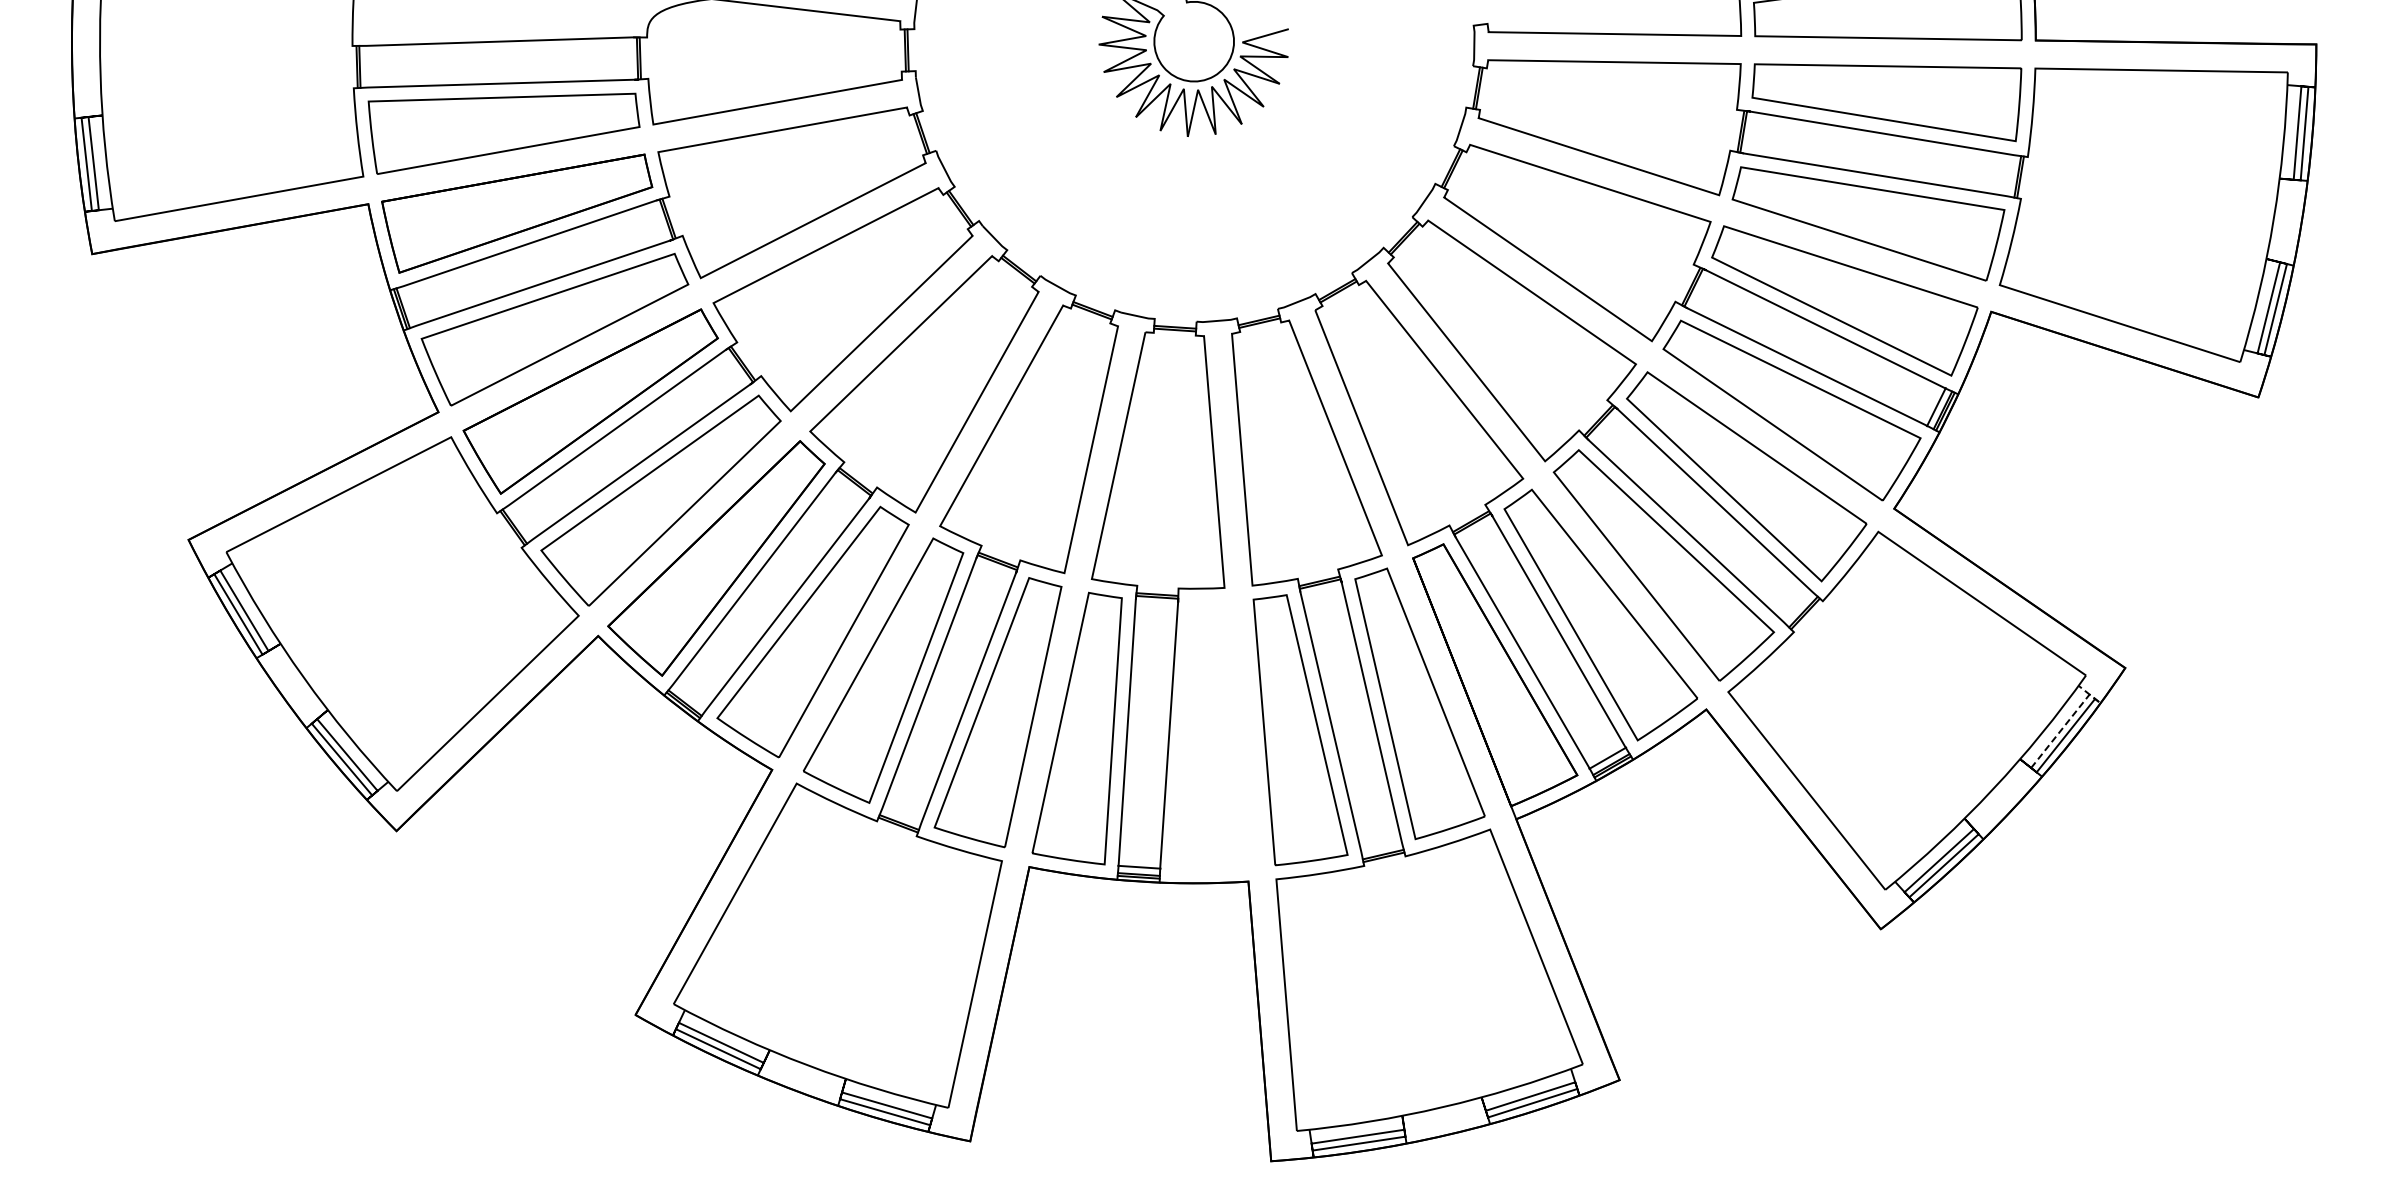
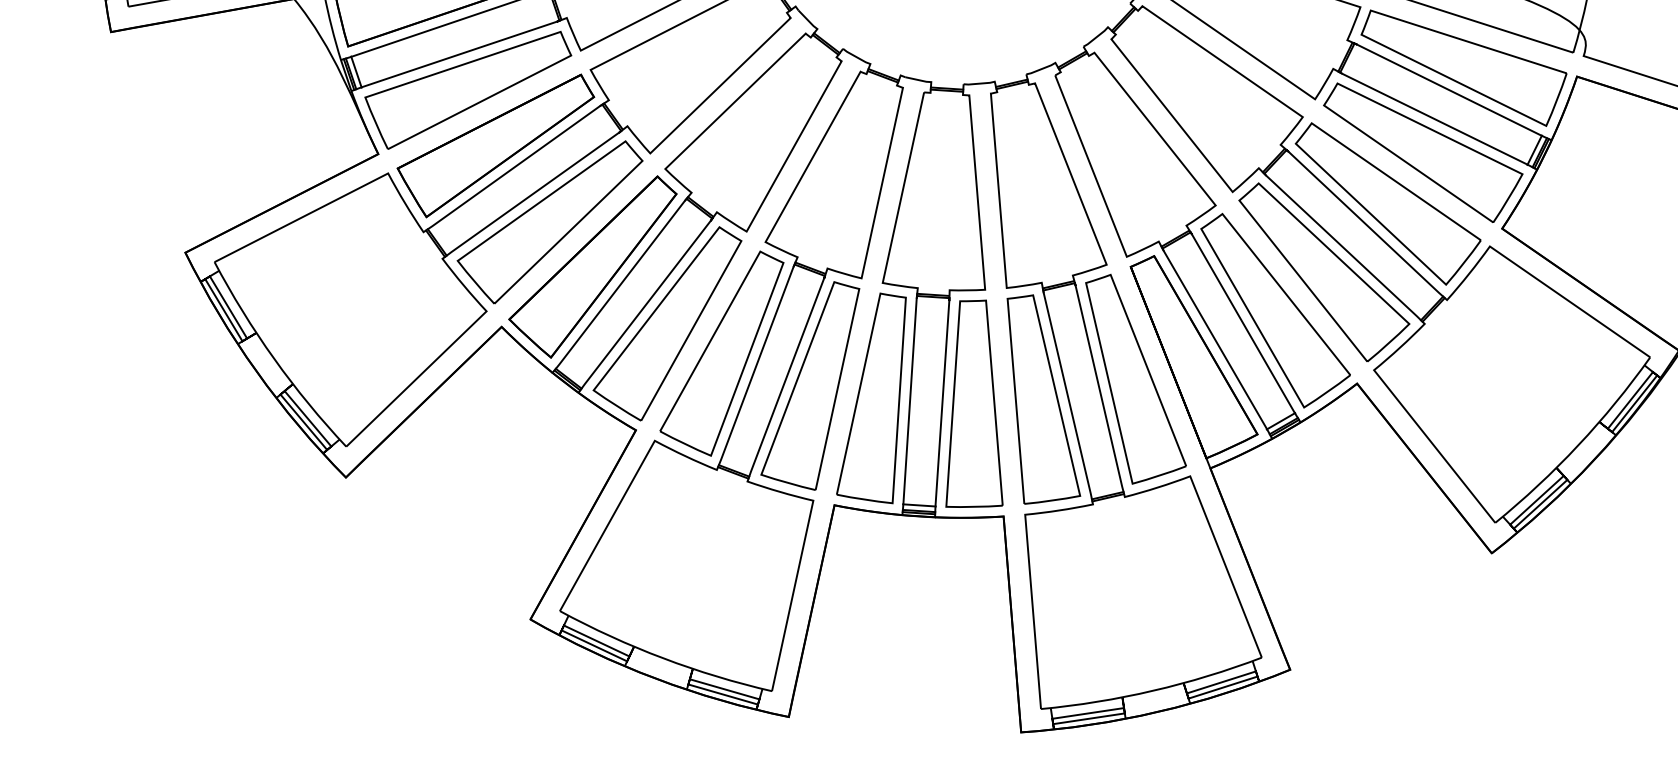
line: (409, 305) -> (355, 71), added
line: (2074, 713) -> (1641, 386), dashed -> solid
part: (1210, 735) -> (974, 403), added

